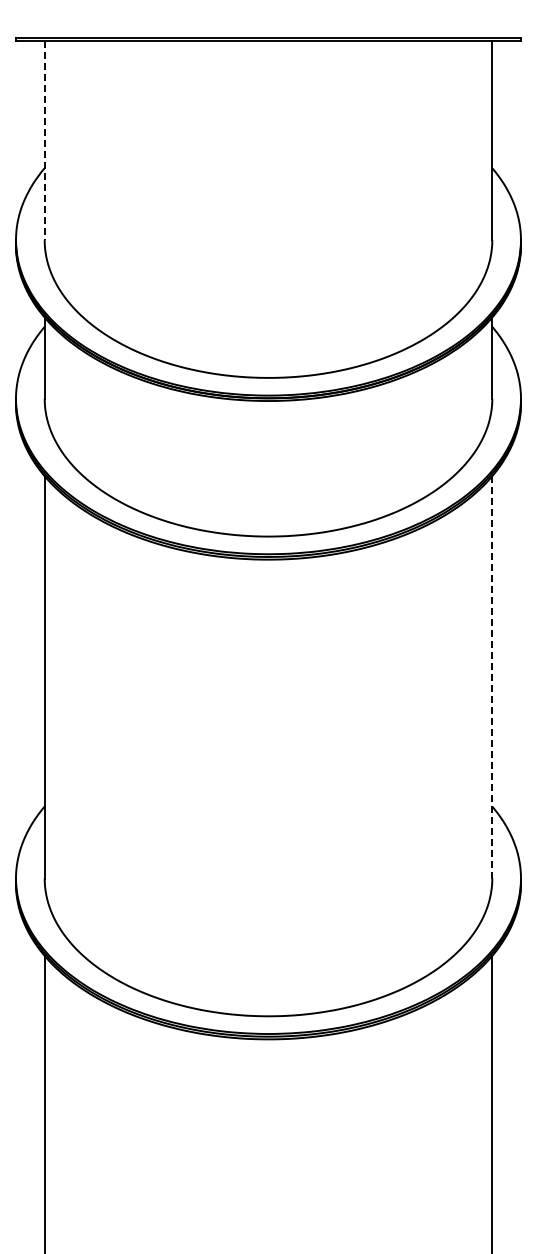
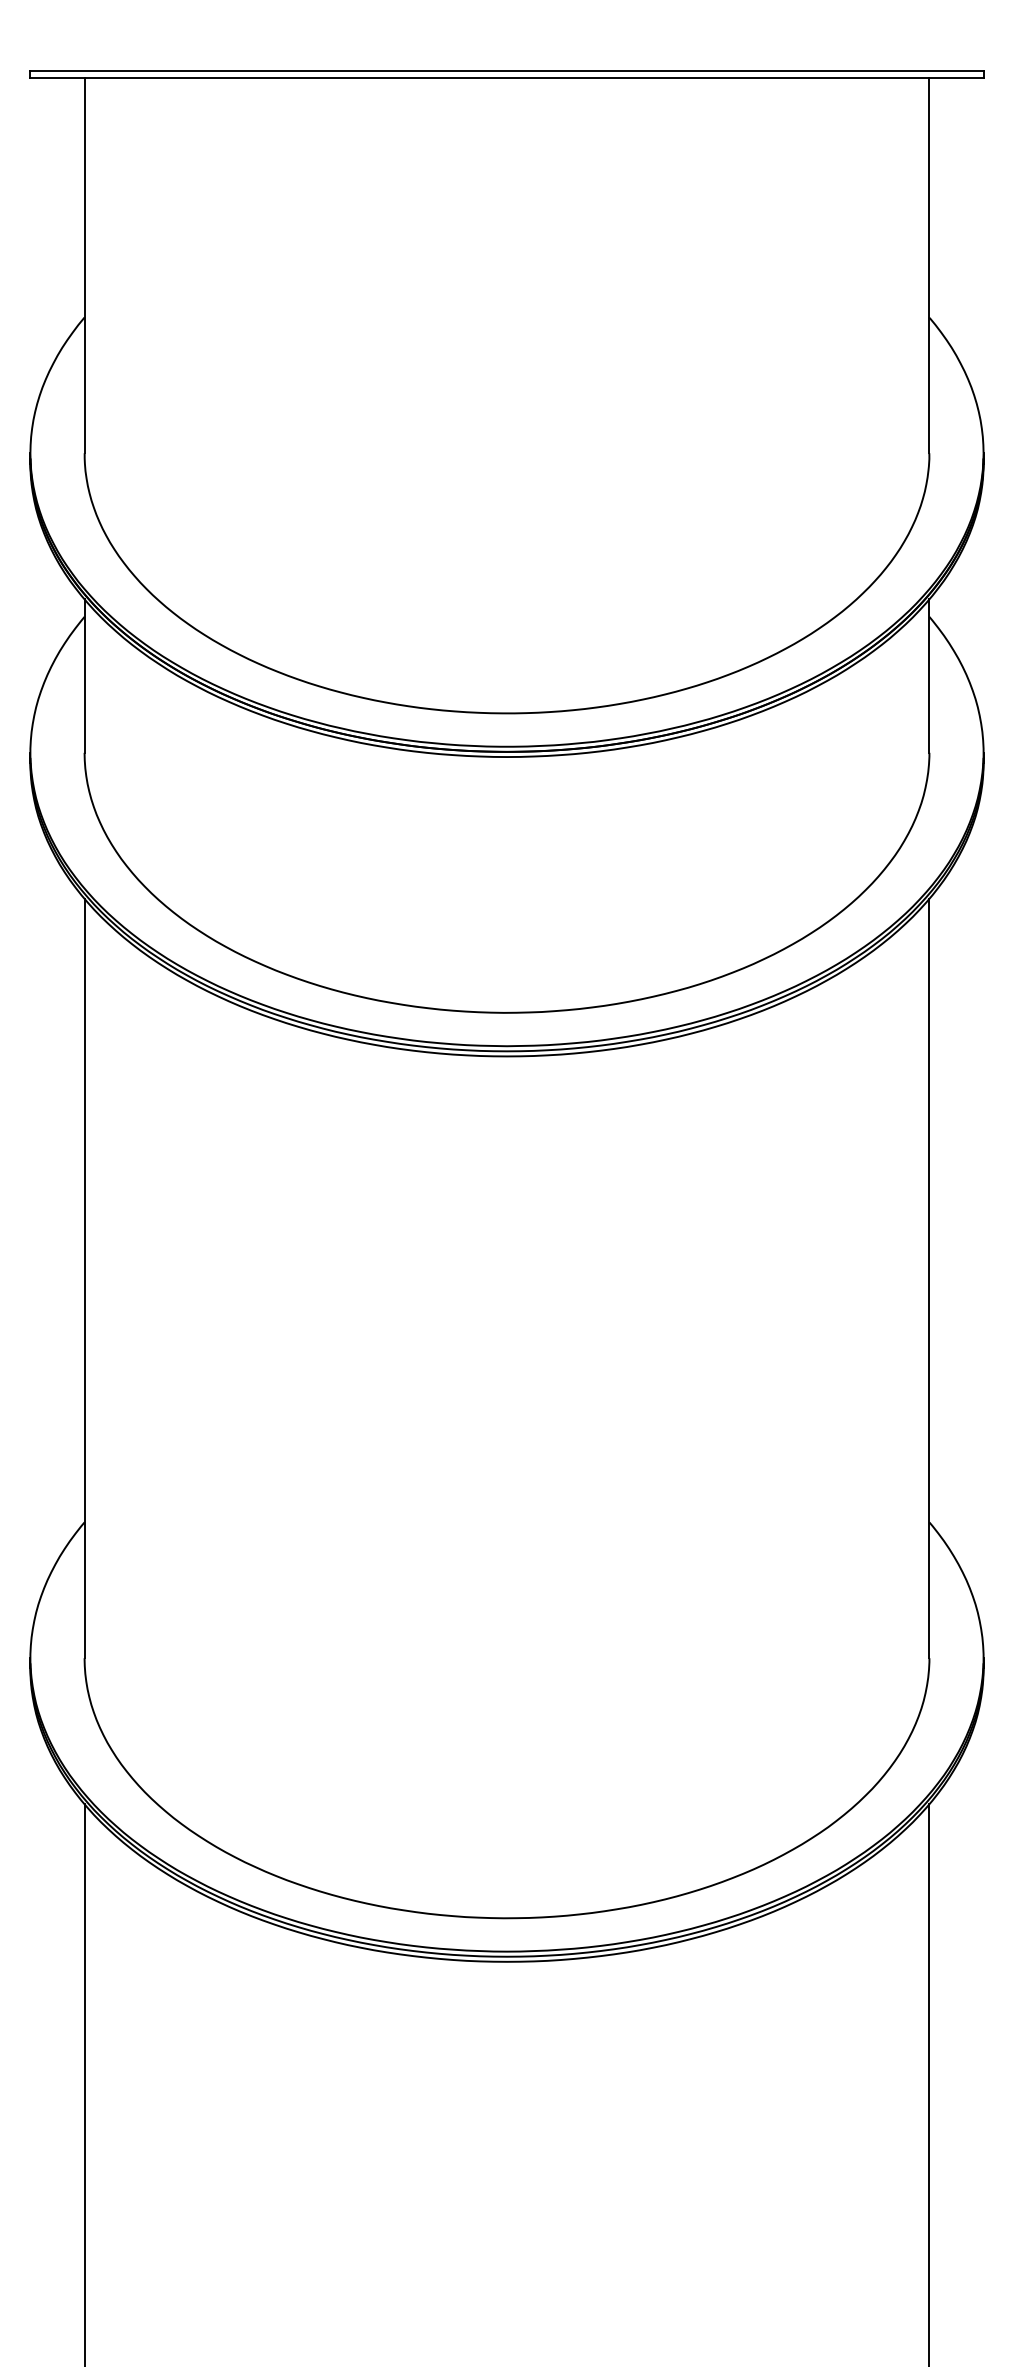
line: (44, 140) -> (84, 265), dashed -> solid
line: (492, 676) -> (929, 1276), dashed -> solid

